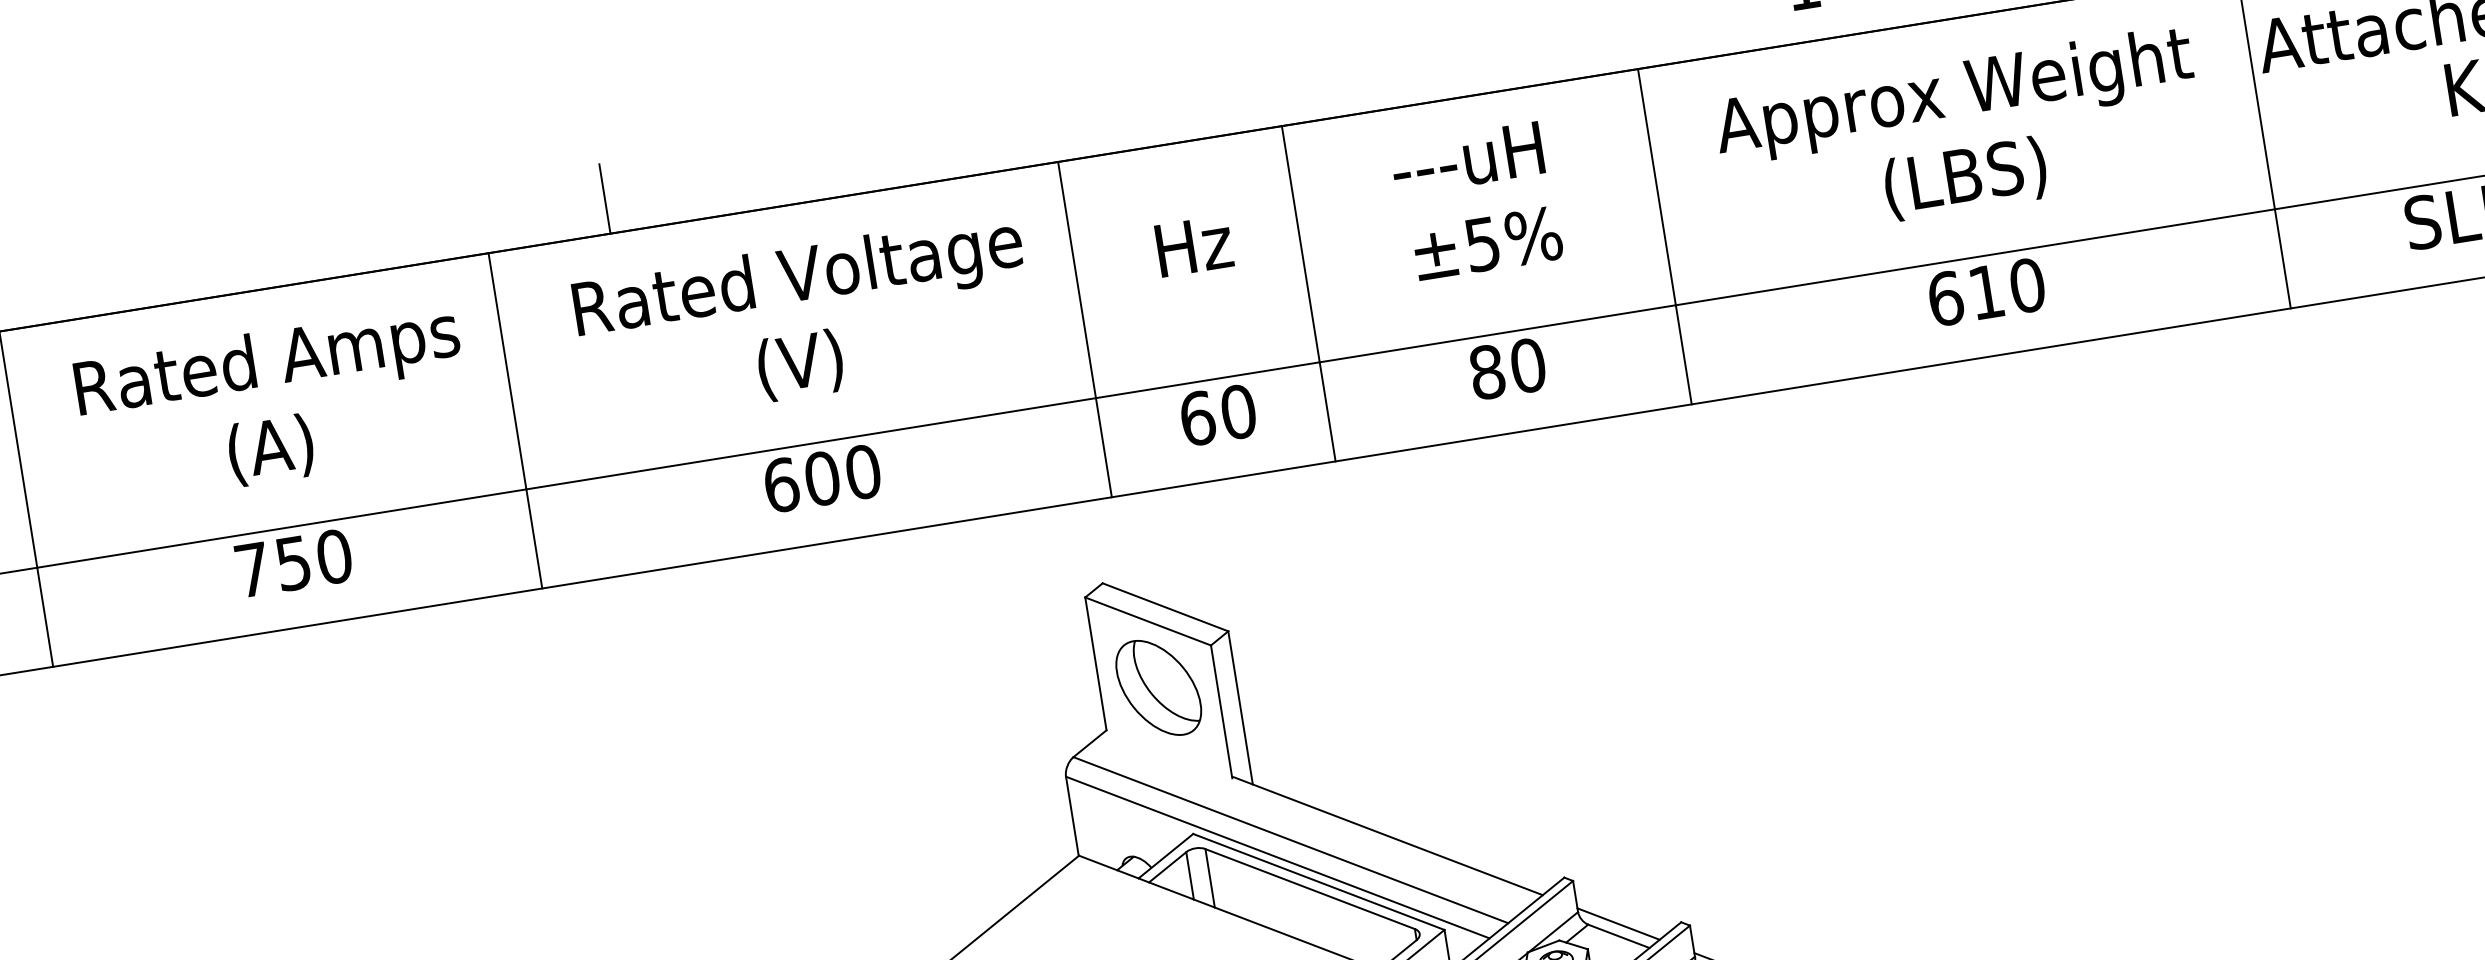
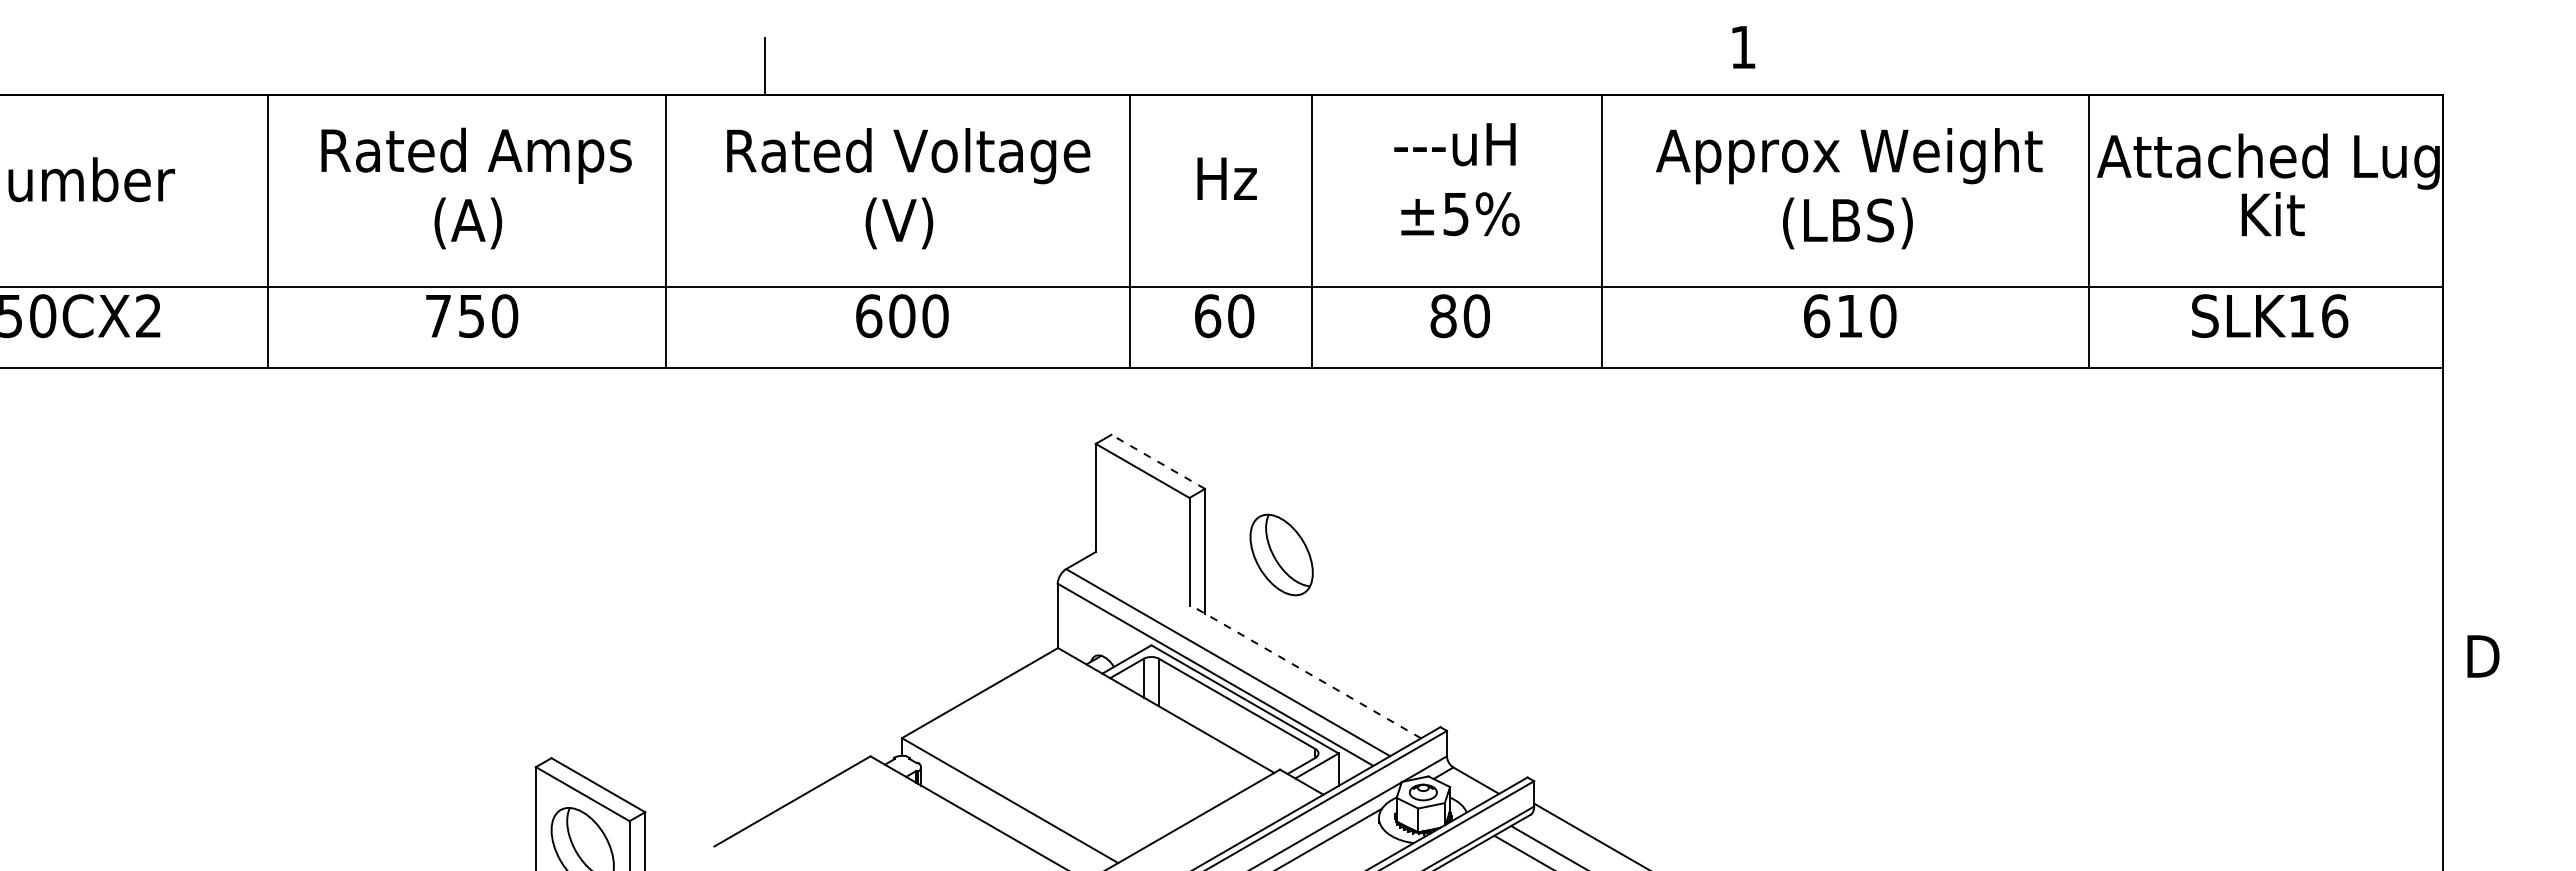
line: (1164, 606) -> (1157, 461), solid -> dashed
part: (1158, 687) -> (1281, 554), moved
line: (1387, 835) -> (1305, 671), solid -> dashed
line: (1618, 923) -> (1477, 770), removed

